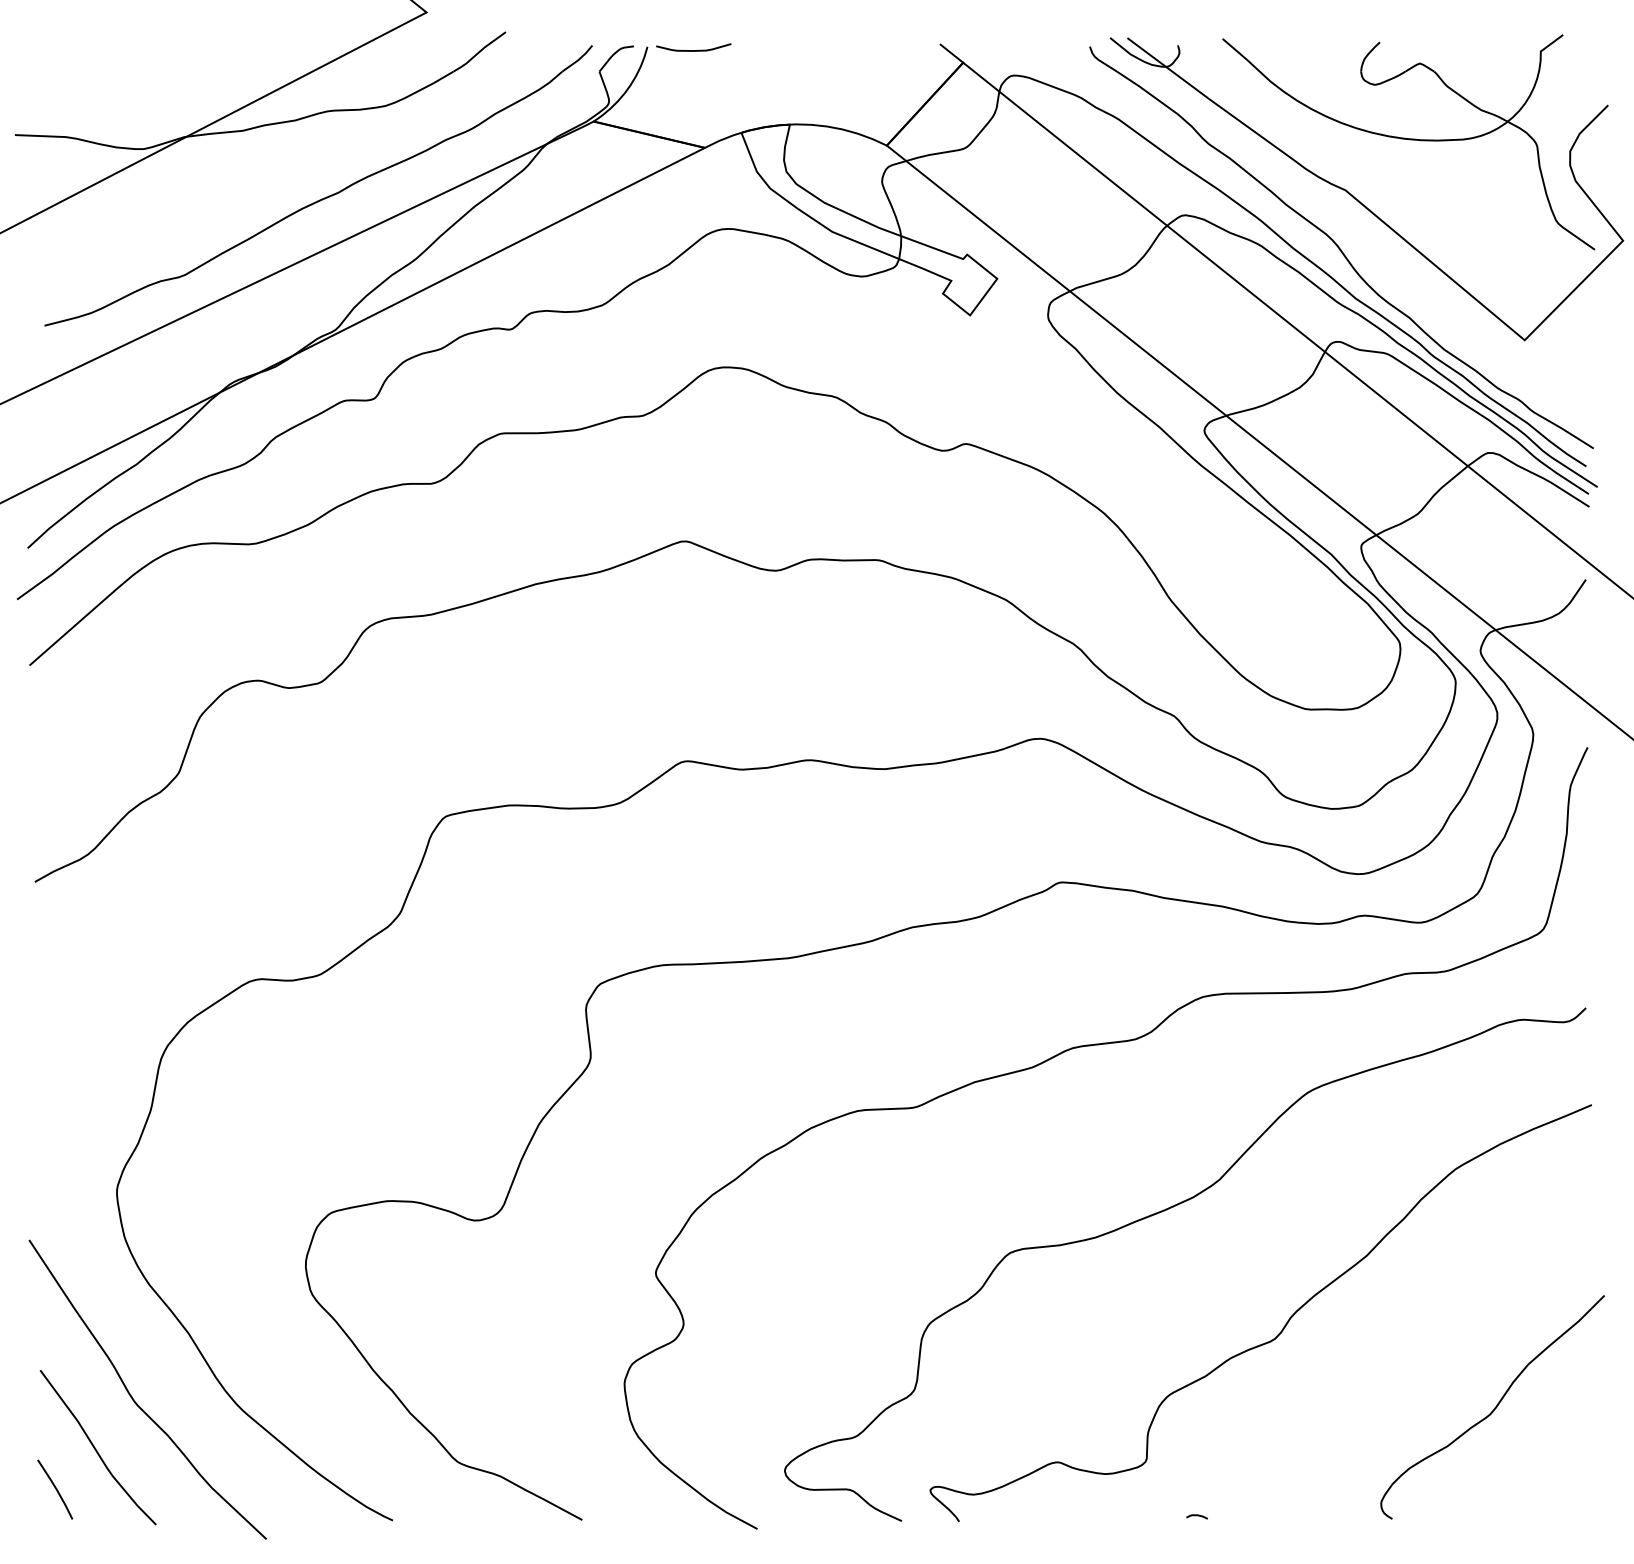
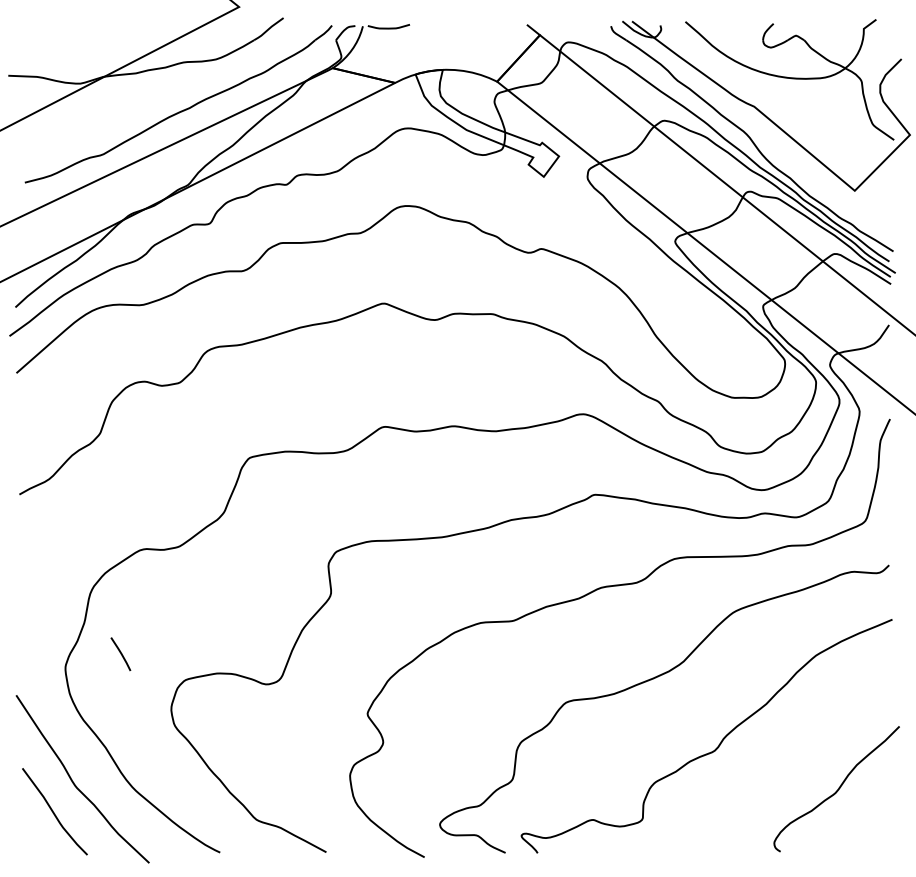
line: (54, 1490) -> (120, 654), moved
curve: (1197, 1516) -> (671, 850), removed

